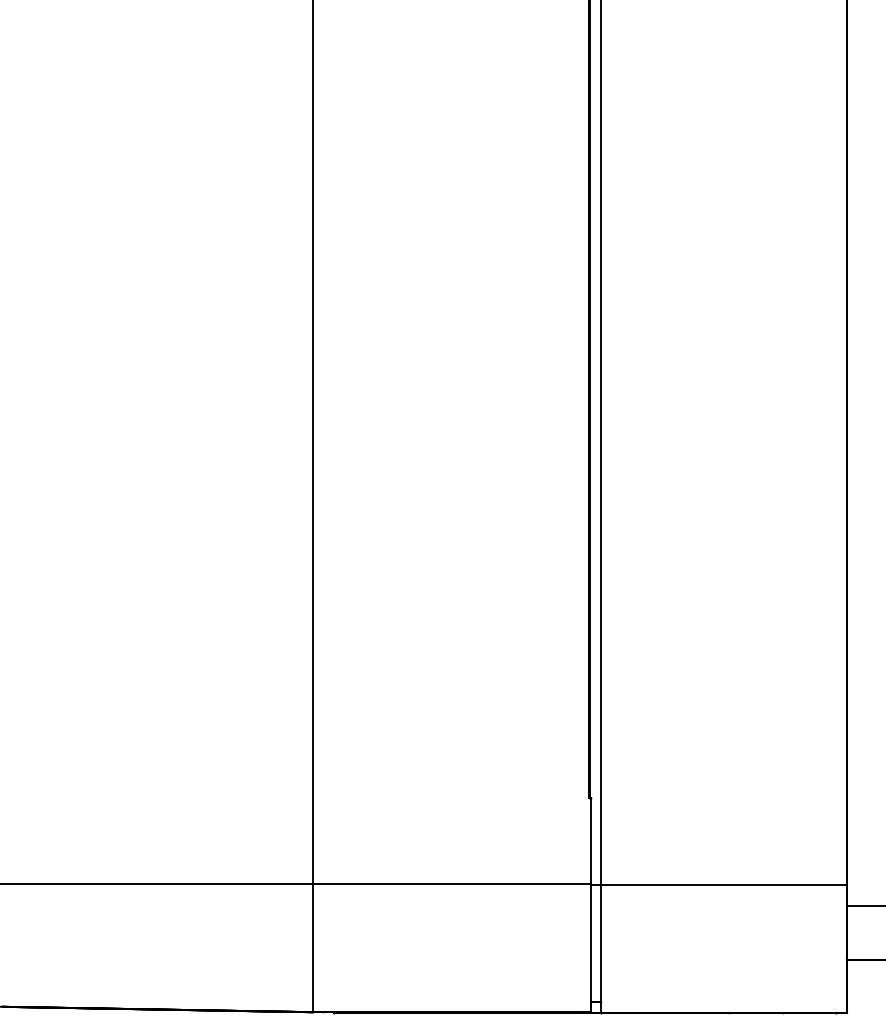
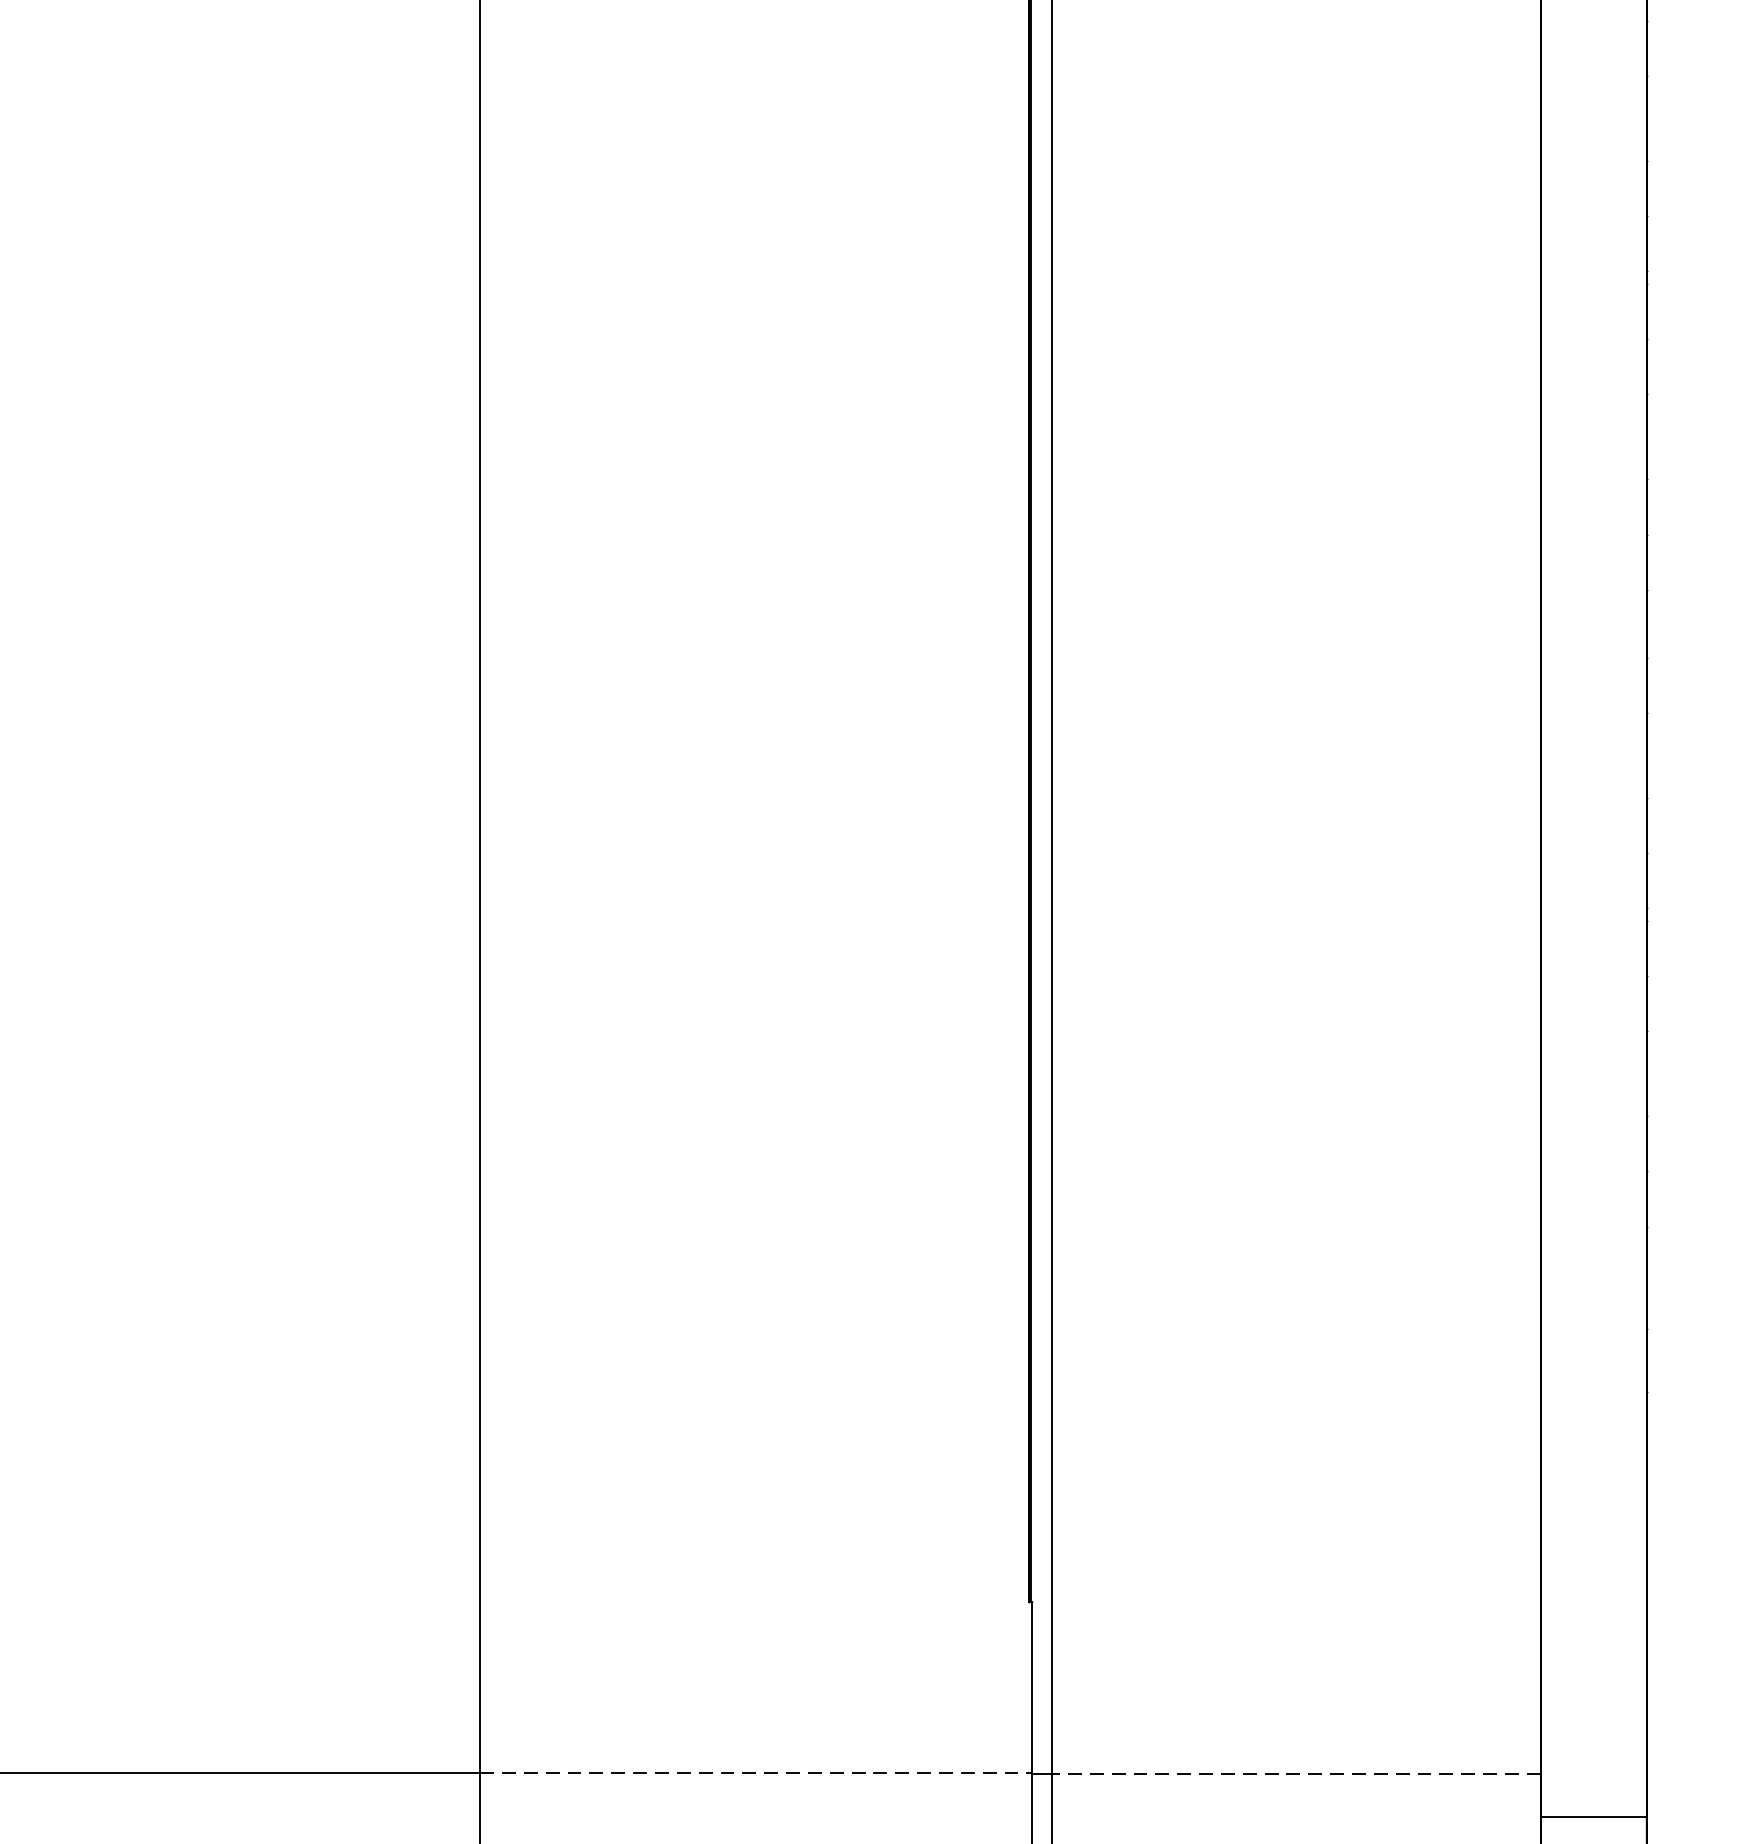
line: (451, 883) -> (755, 1771), solid -> dashed
line: (723, 884) -> (1295, 1773), solid -> dashed

